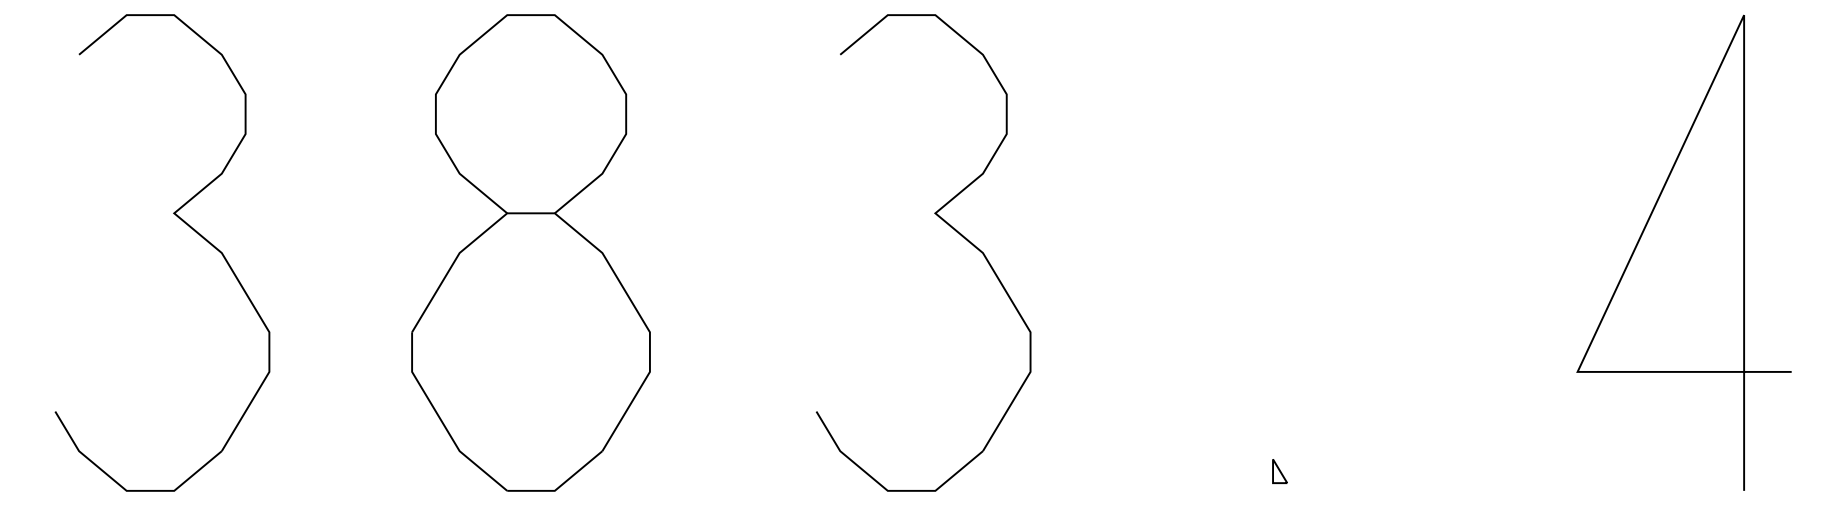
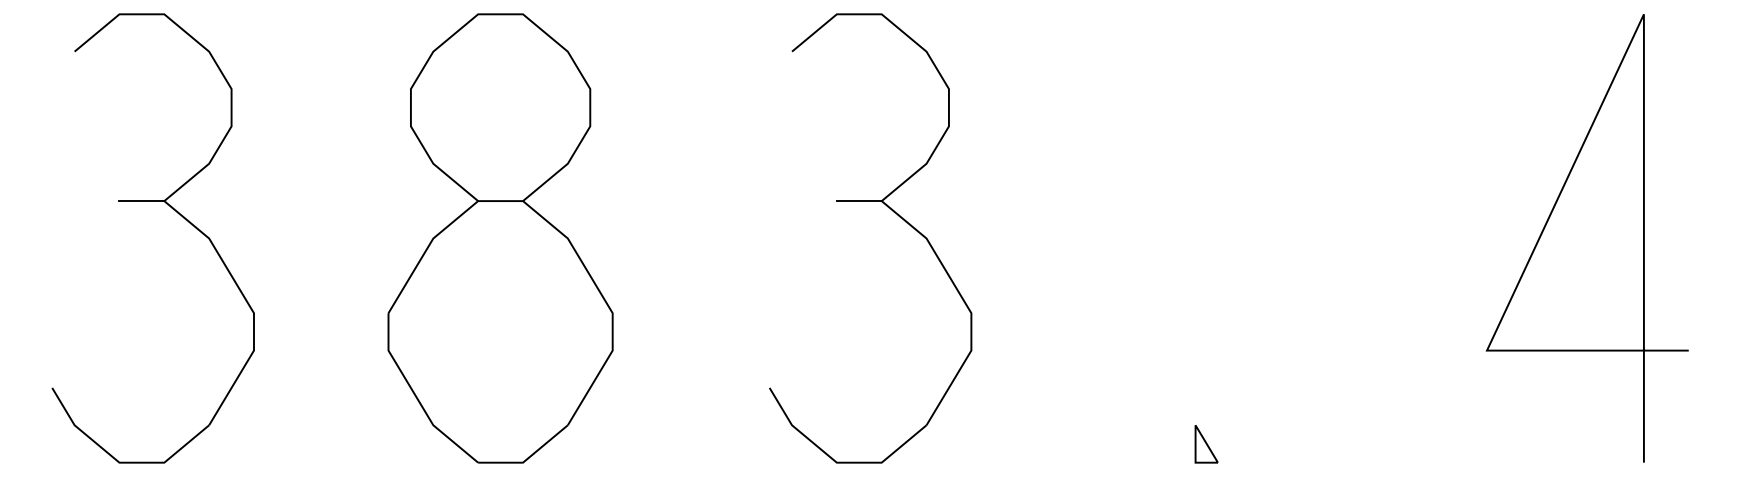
line: (150, 213) -> (141, 201), added
line: (910, 213) -> (858, 201), added
part: (1279, 471) -> (1206, 444), size x1.67

